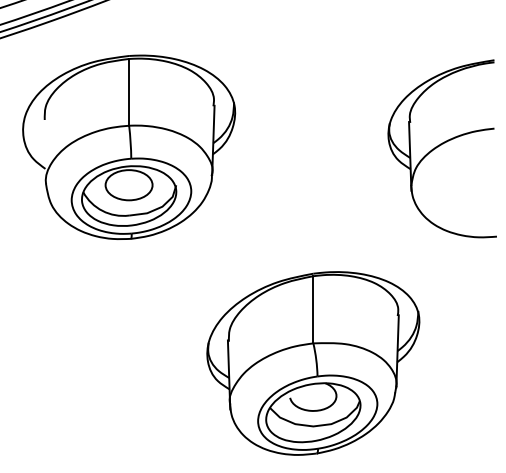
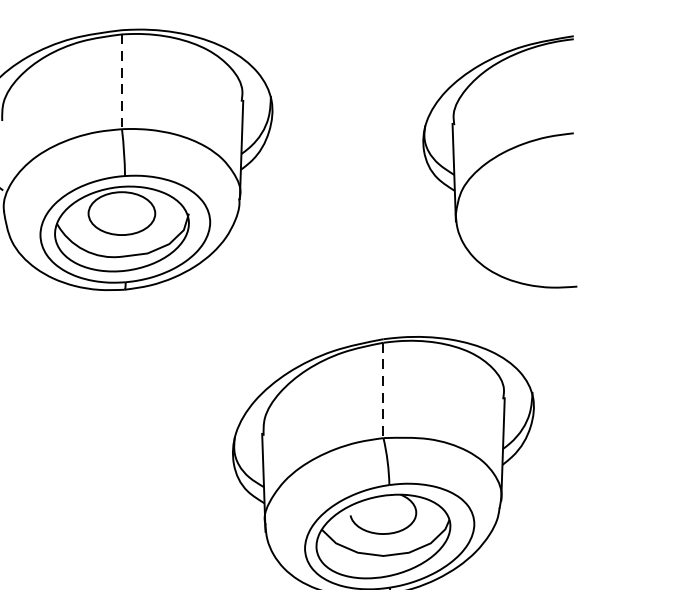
line: (129, 92) -> (122, 82), solid -> dashed
part: (441, 148) -> (498, 161), moved
line: (313, 309) -> (383, 390), solid -> dashed

